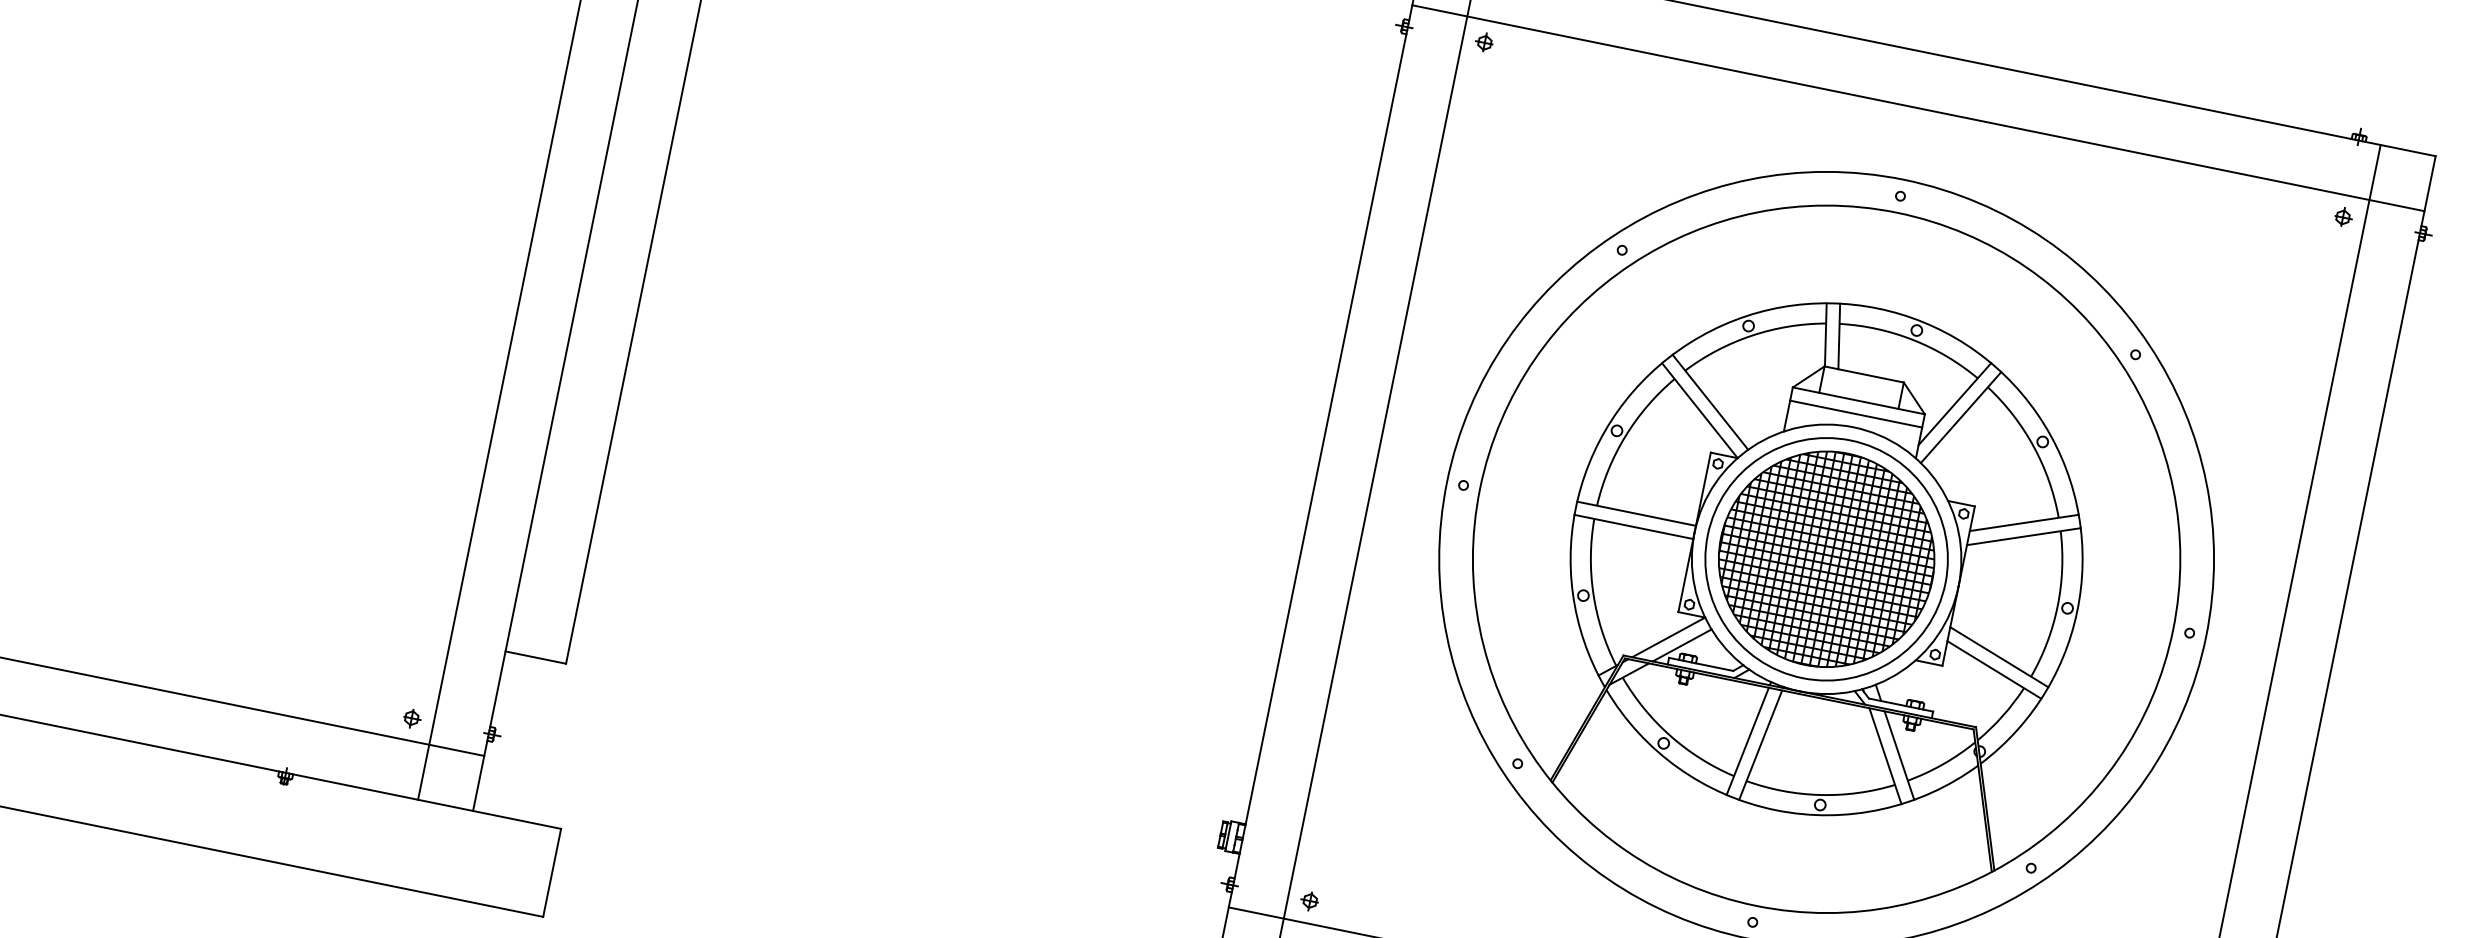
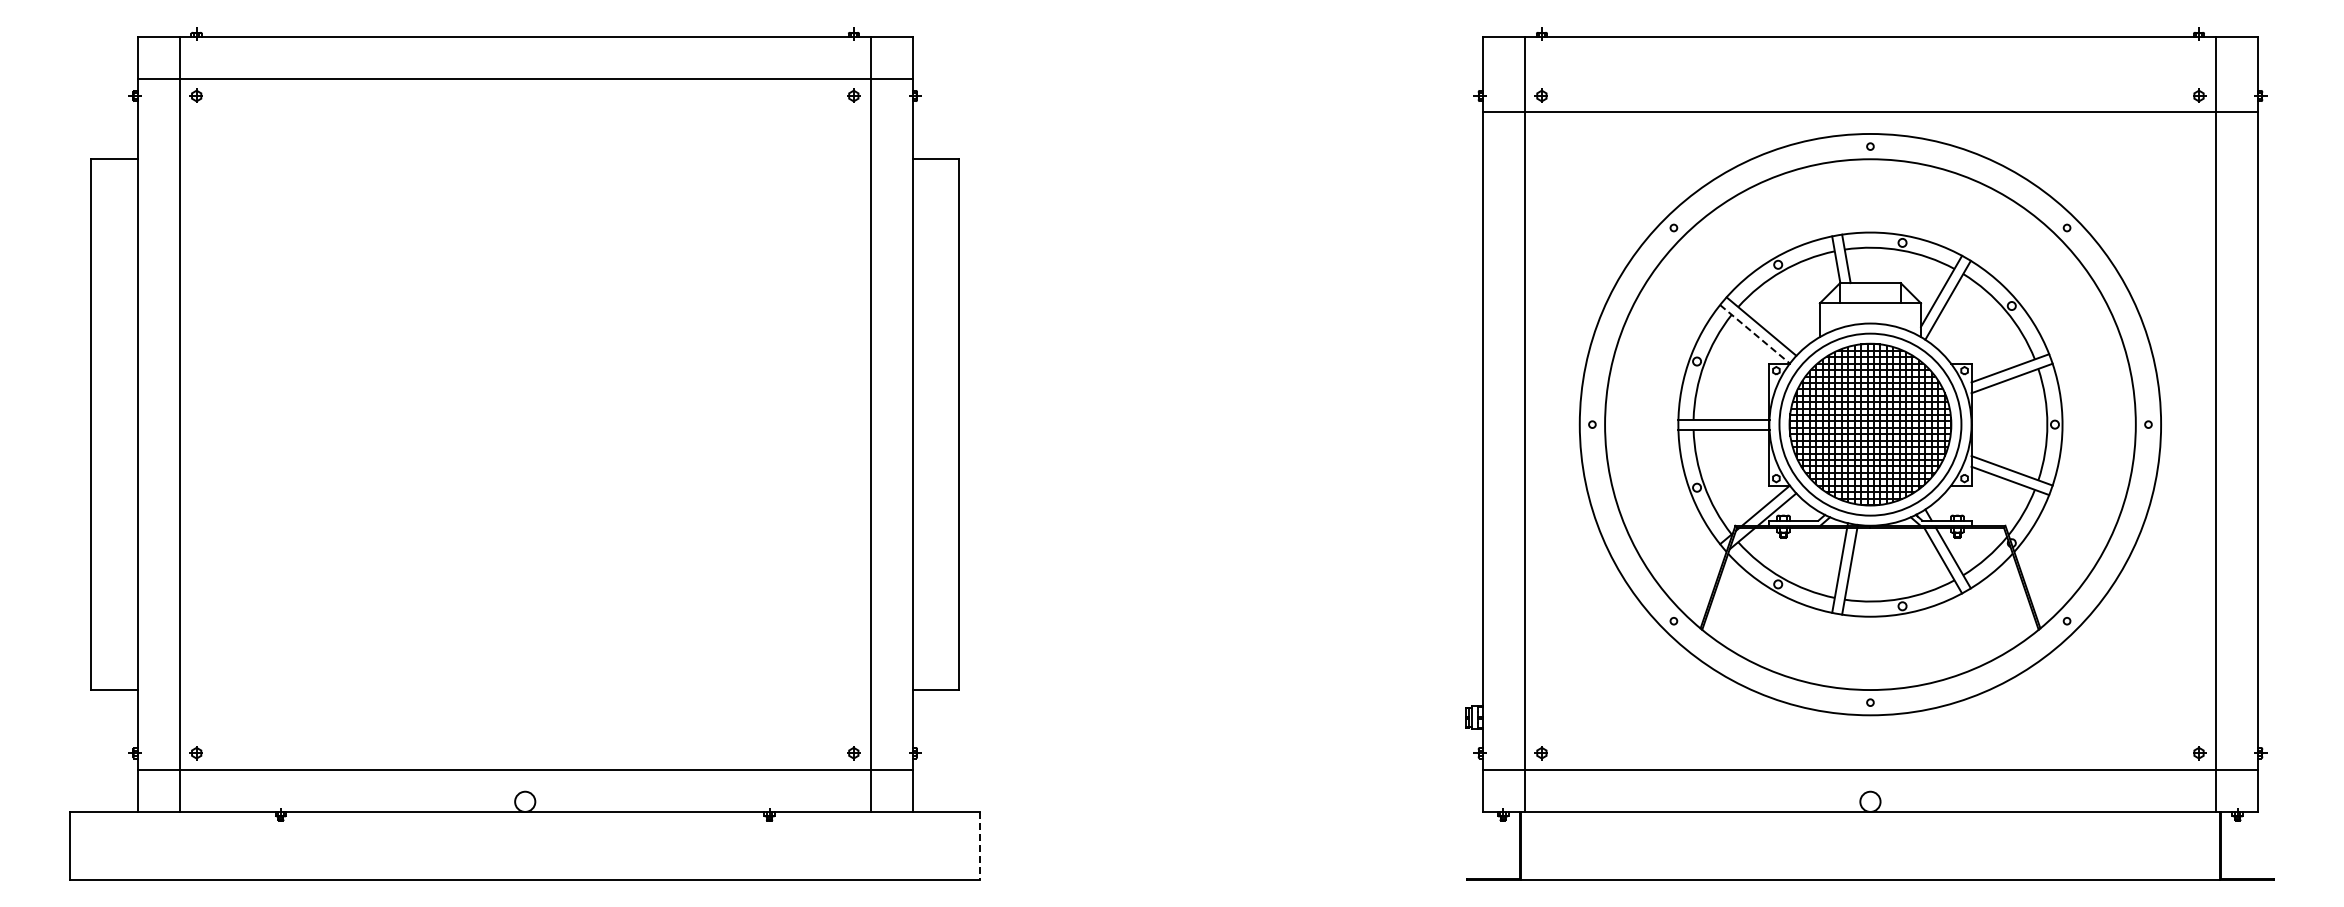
line: (1918, 108) -> (1870, 112), moved
line: (1700, 411) -> (1755, 334), solid -> dashed
line: (1856, 414) -> (1870, 313), removed
line: (552, 872) -> (980, 845), solid -> dashed

